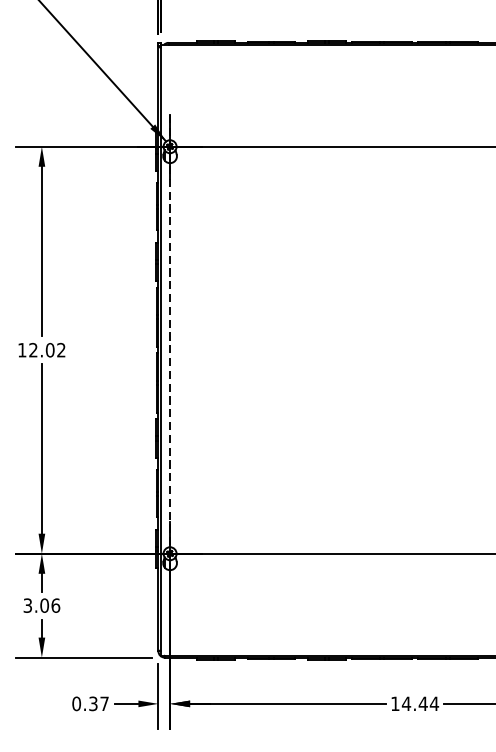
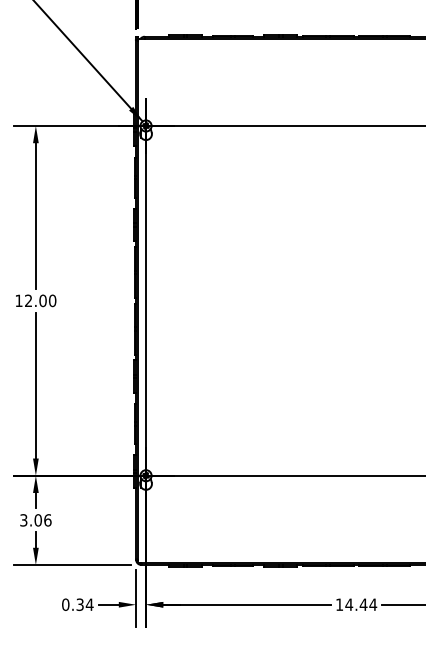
text: (61, 349) -> (52, 300), 12.02 -> 12.00
line: (170, 350) -> (146, 301), dashed -> solid
text: (104, 703) -> (89, 604), 0.37 -> 0.34

